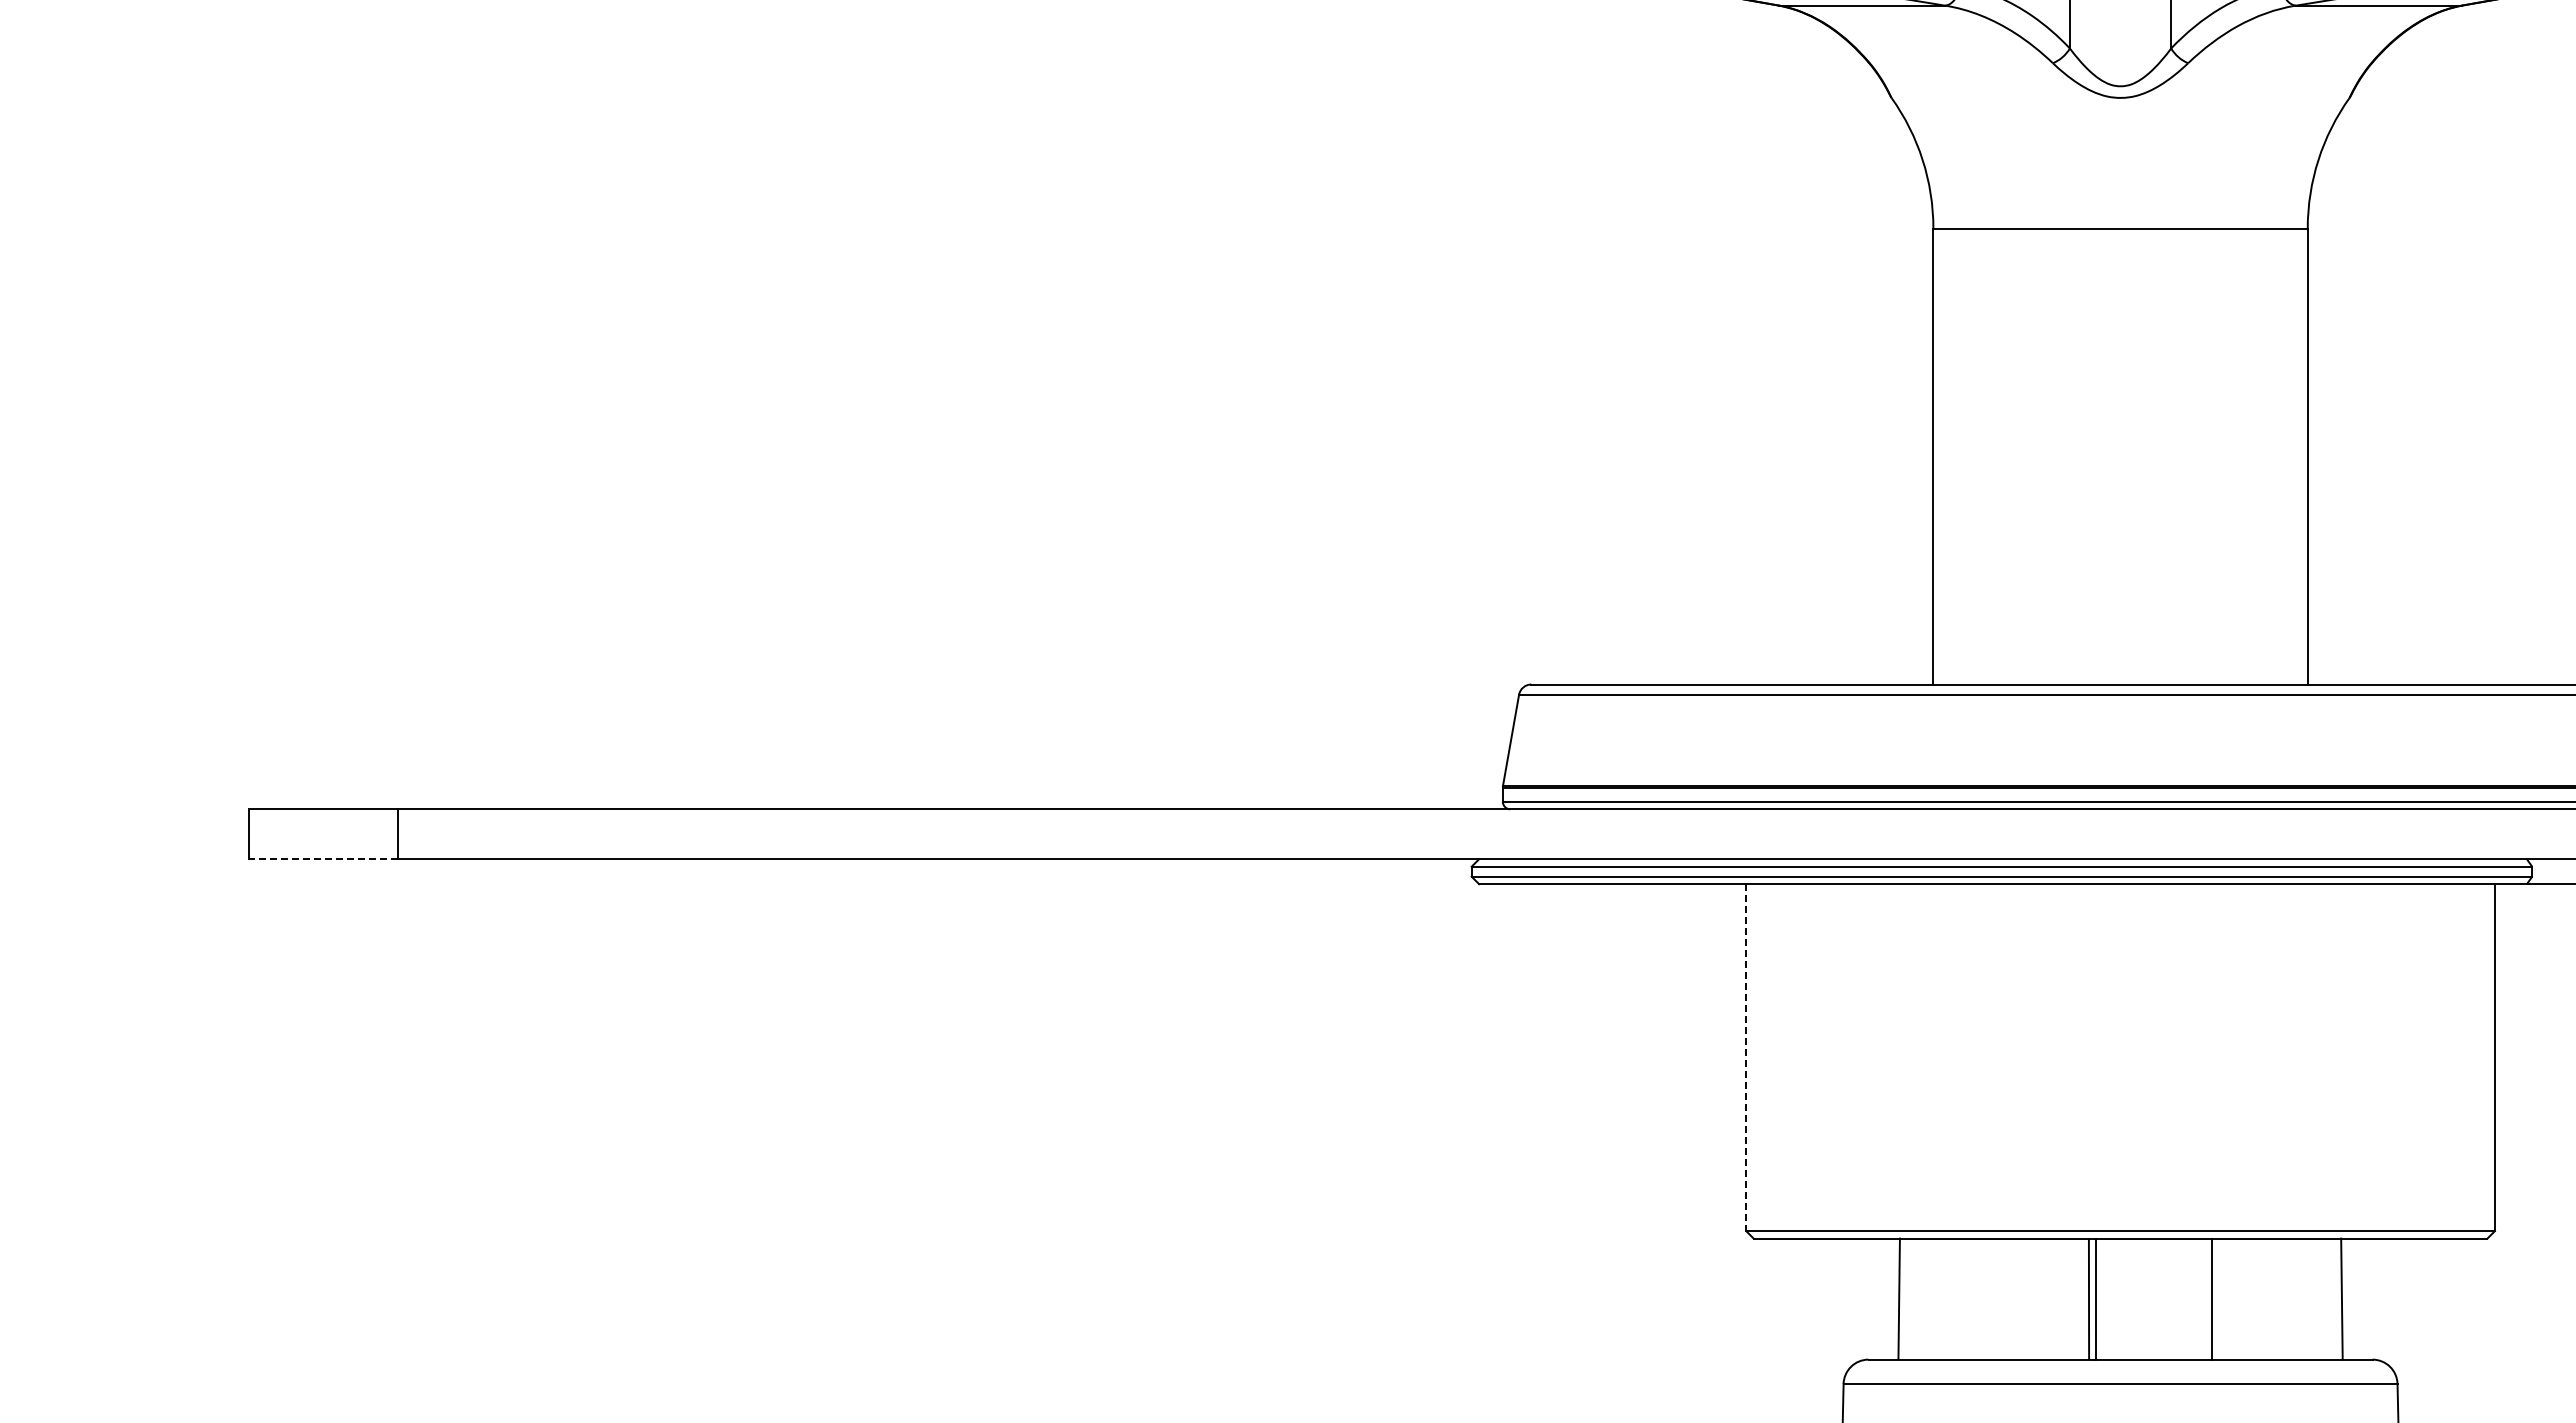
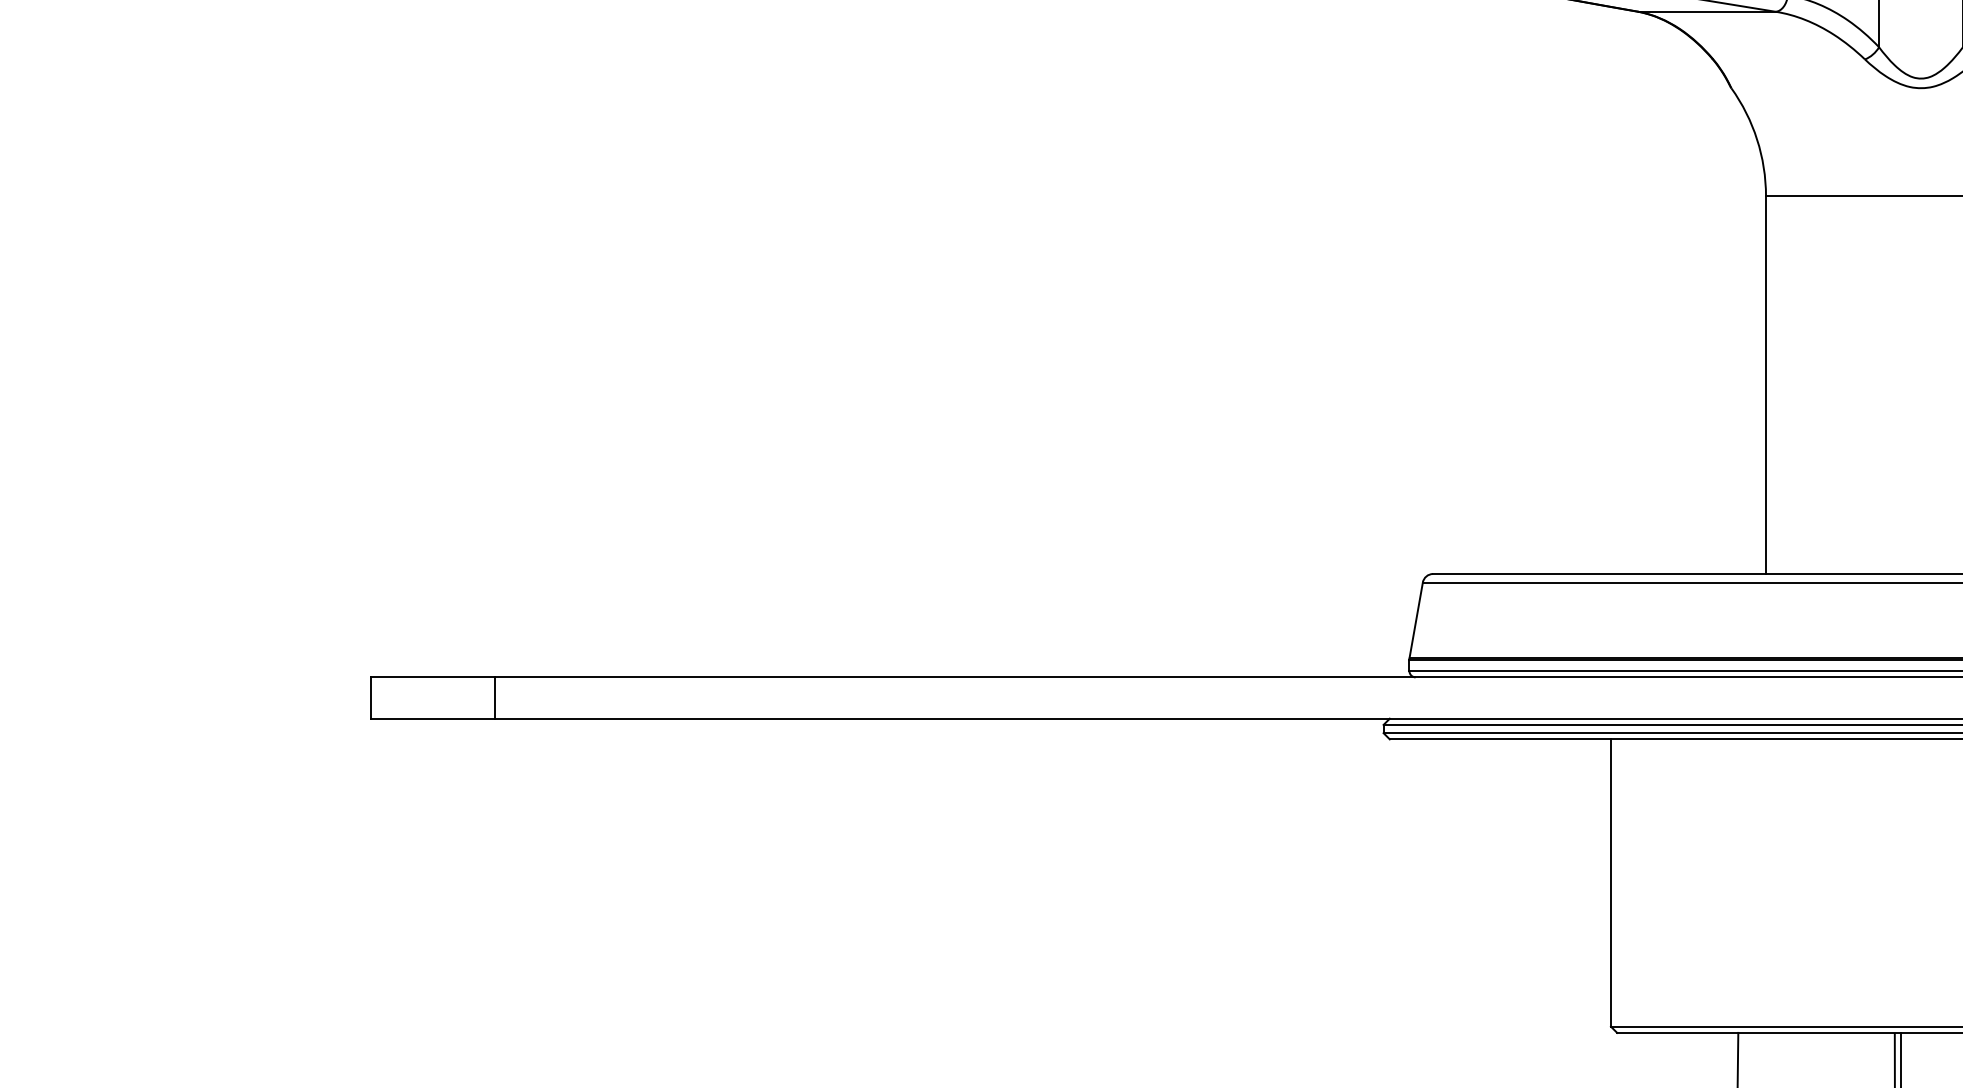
line: (323, 859) -> (432, 718), dashed -> solid
line: (1746, 1058) -> (1611, 883), dashed -> solid

